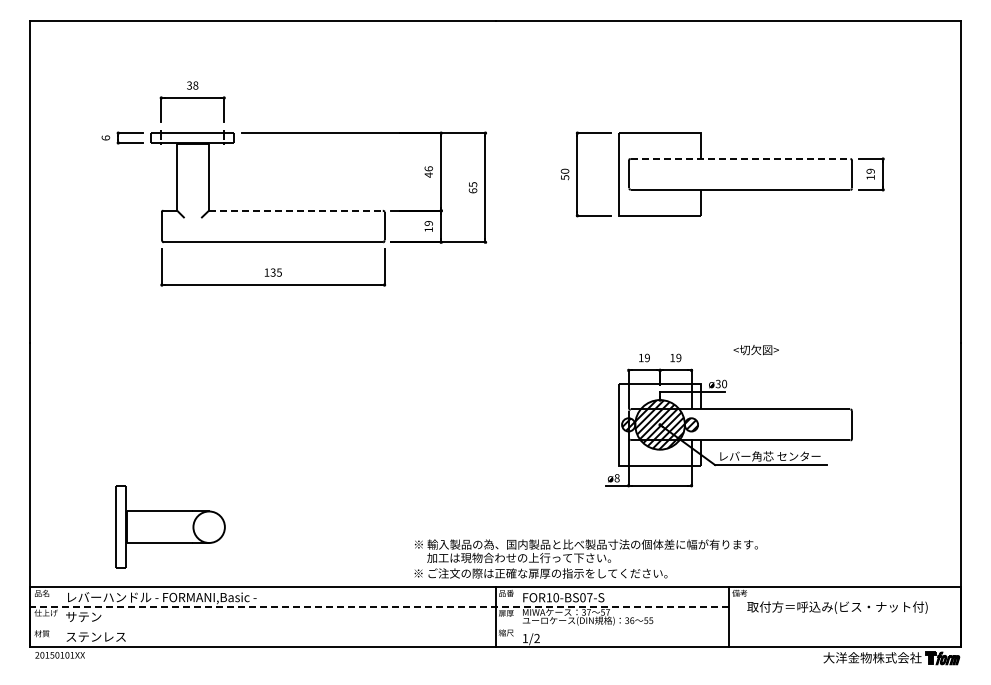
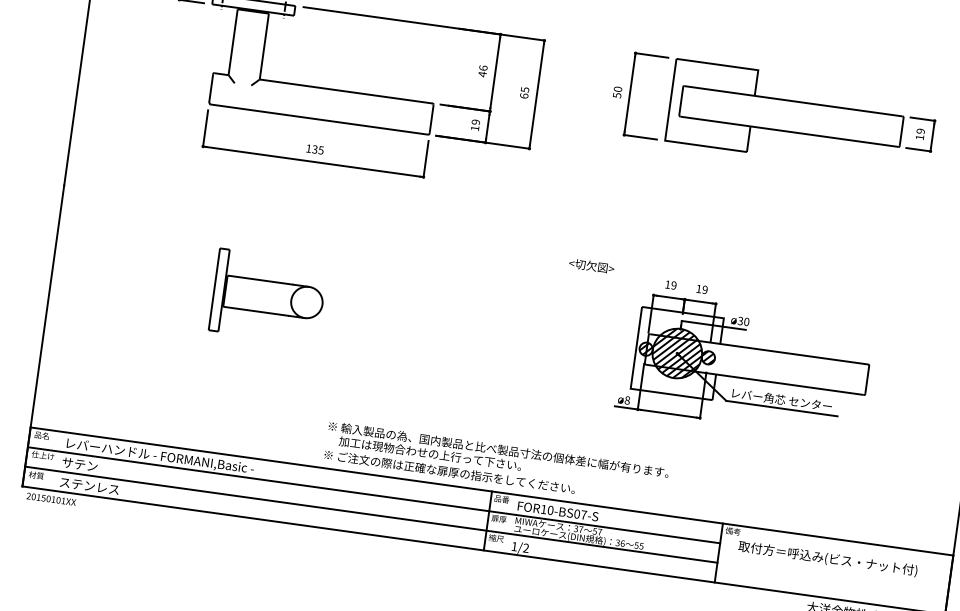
line: (740, 159) -> (793, 101), dashed -> solid
line: (296, 210) -> (346, 91), dashed -> solid
text: (755, 350) -> (590, 266), moved
part: (170, 526) -> (268, 296), moved
text: (585, 558) -> (495, 463), moved
line: (378, 606) -> (373, 494), dashed -> solid
line: (378, 626) -> (370, 514), added

